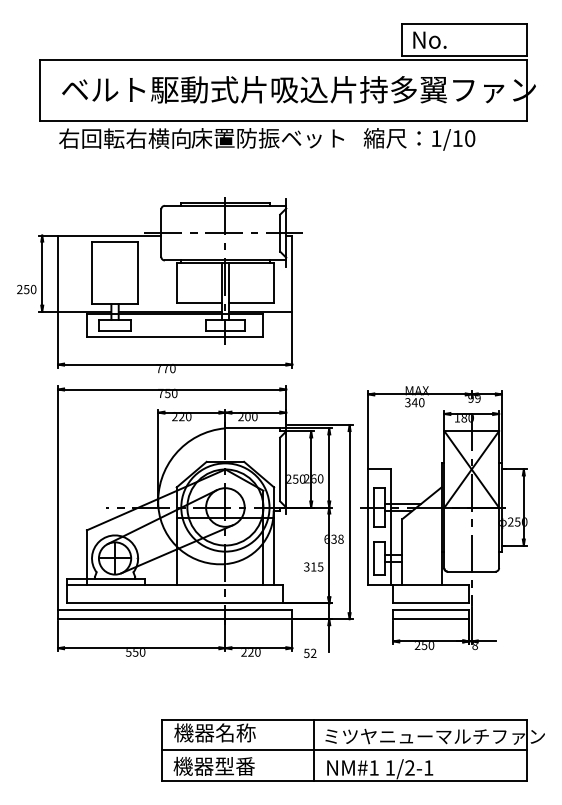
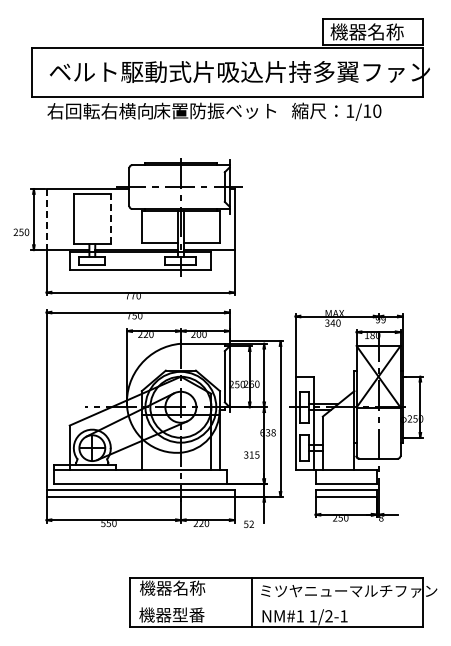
text: (456, 39) -> (366, 31), No. -> 機器名称
line: (57, 273) -> (46, 219), solid -> dashed
line: (138, 273) -> (111, 219), solid -> dashed
line: (343, 750) -> (275, 602), removed

